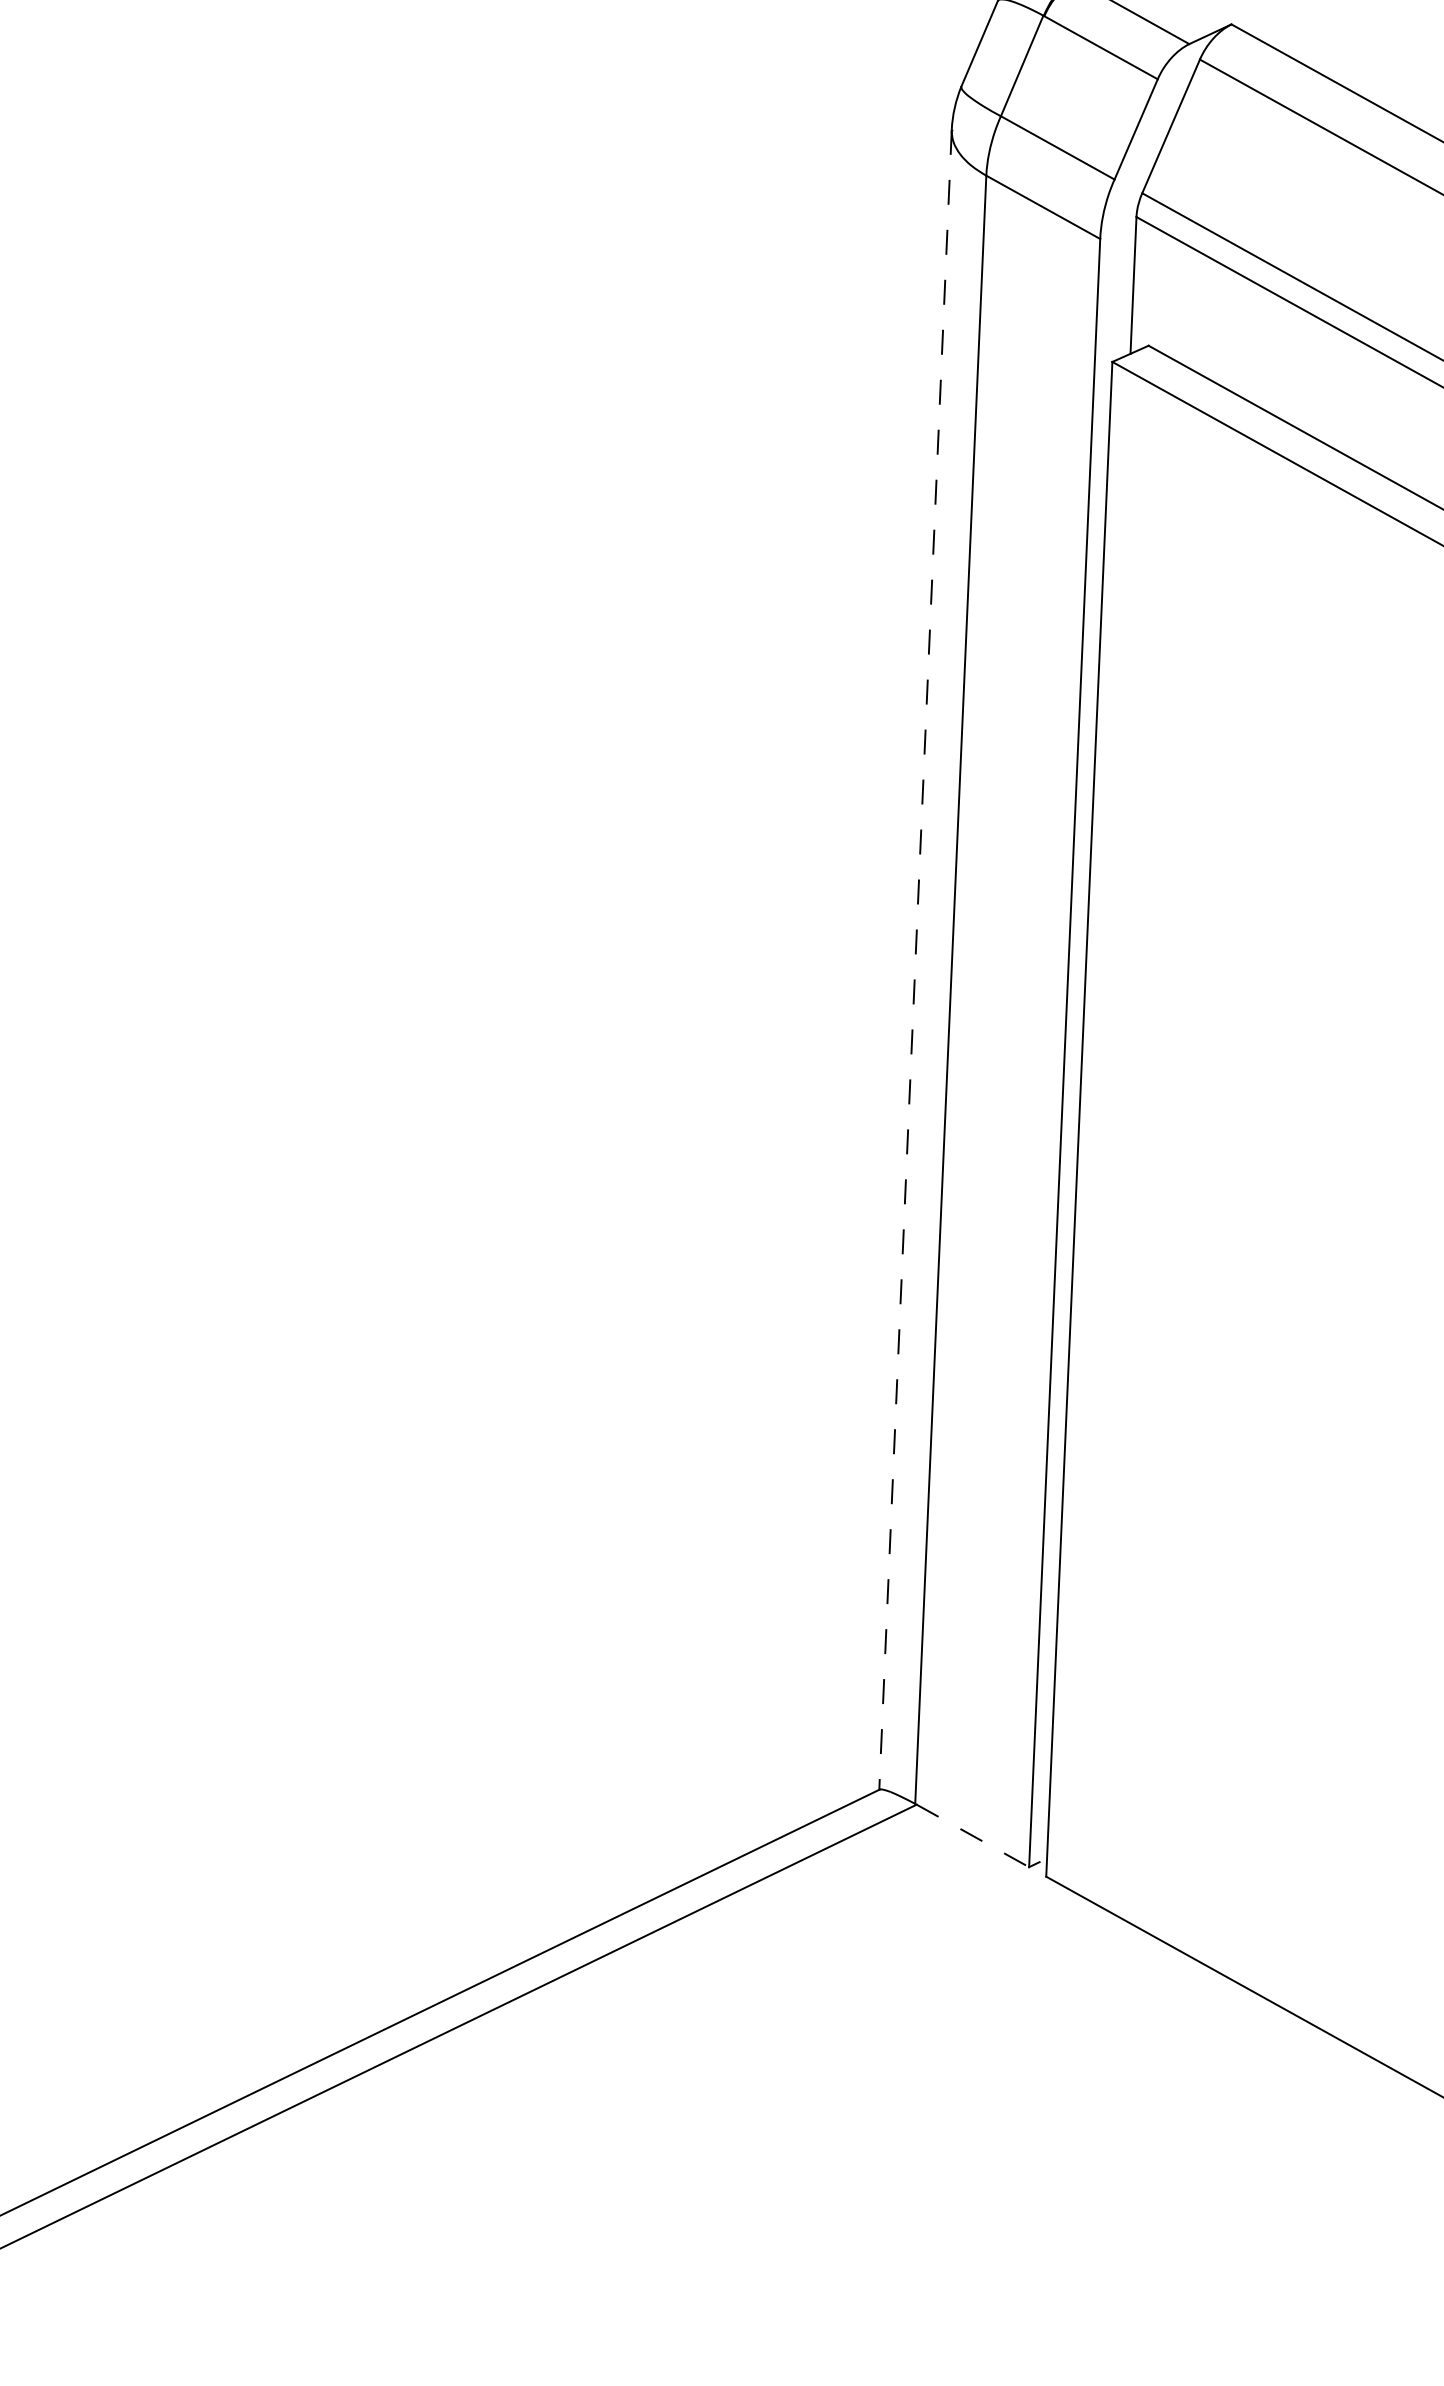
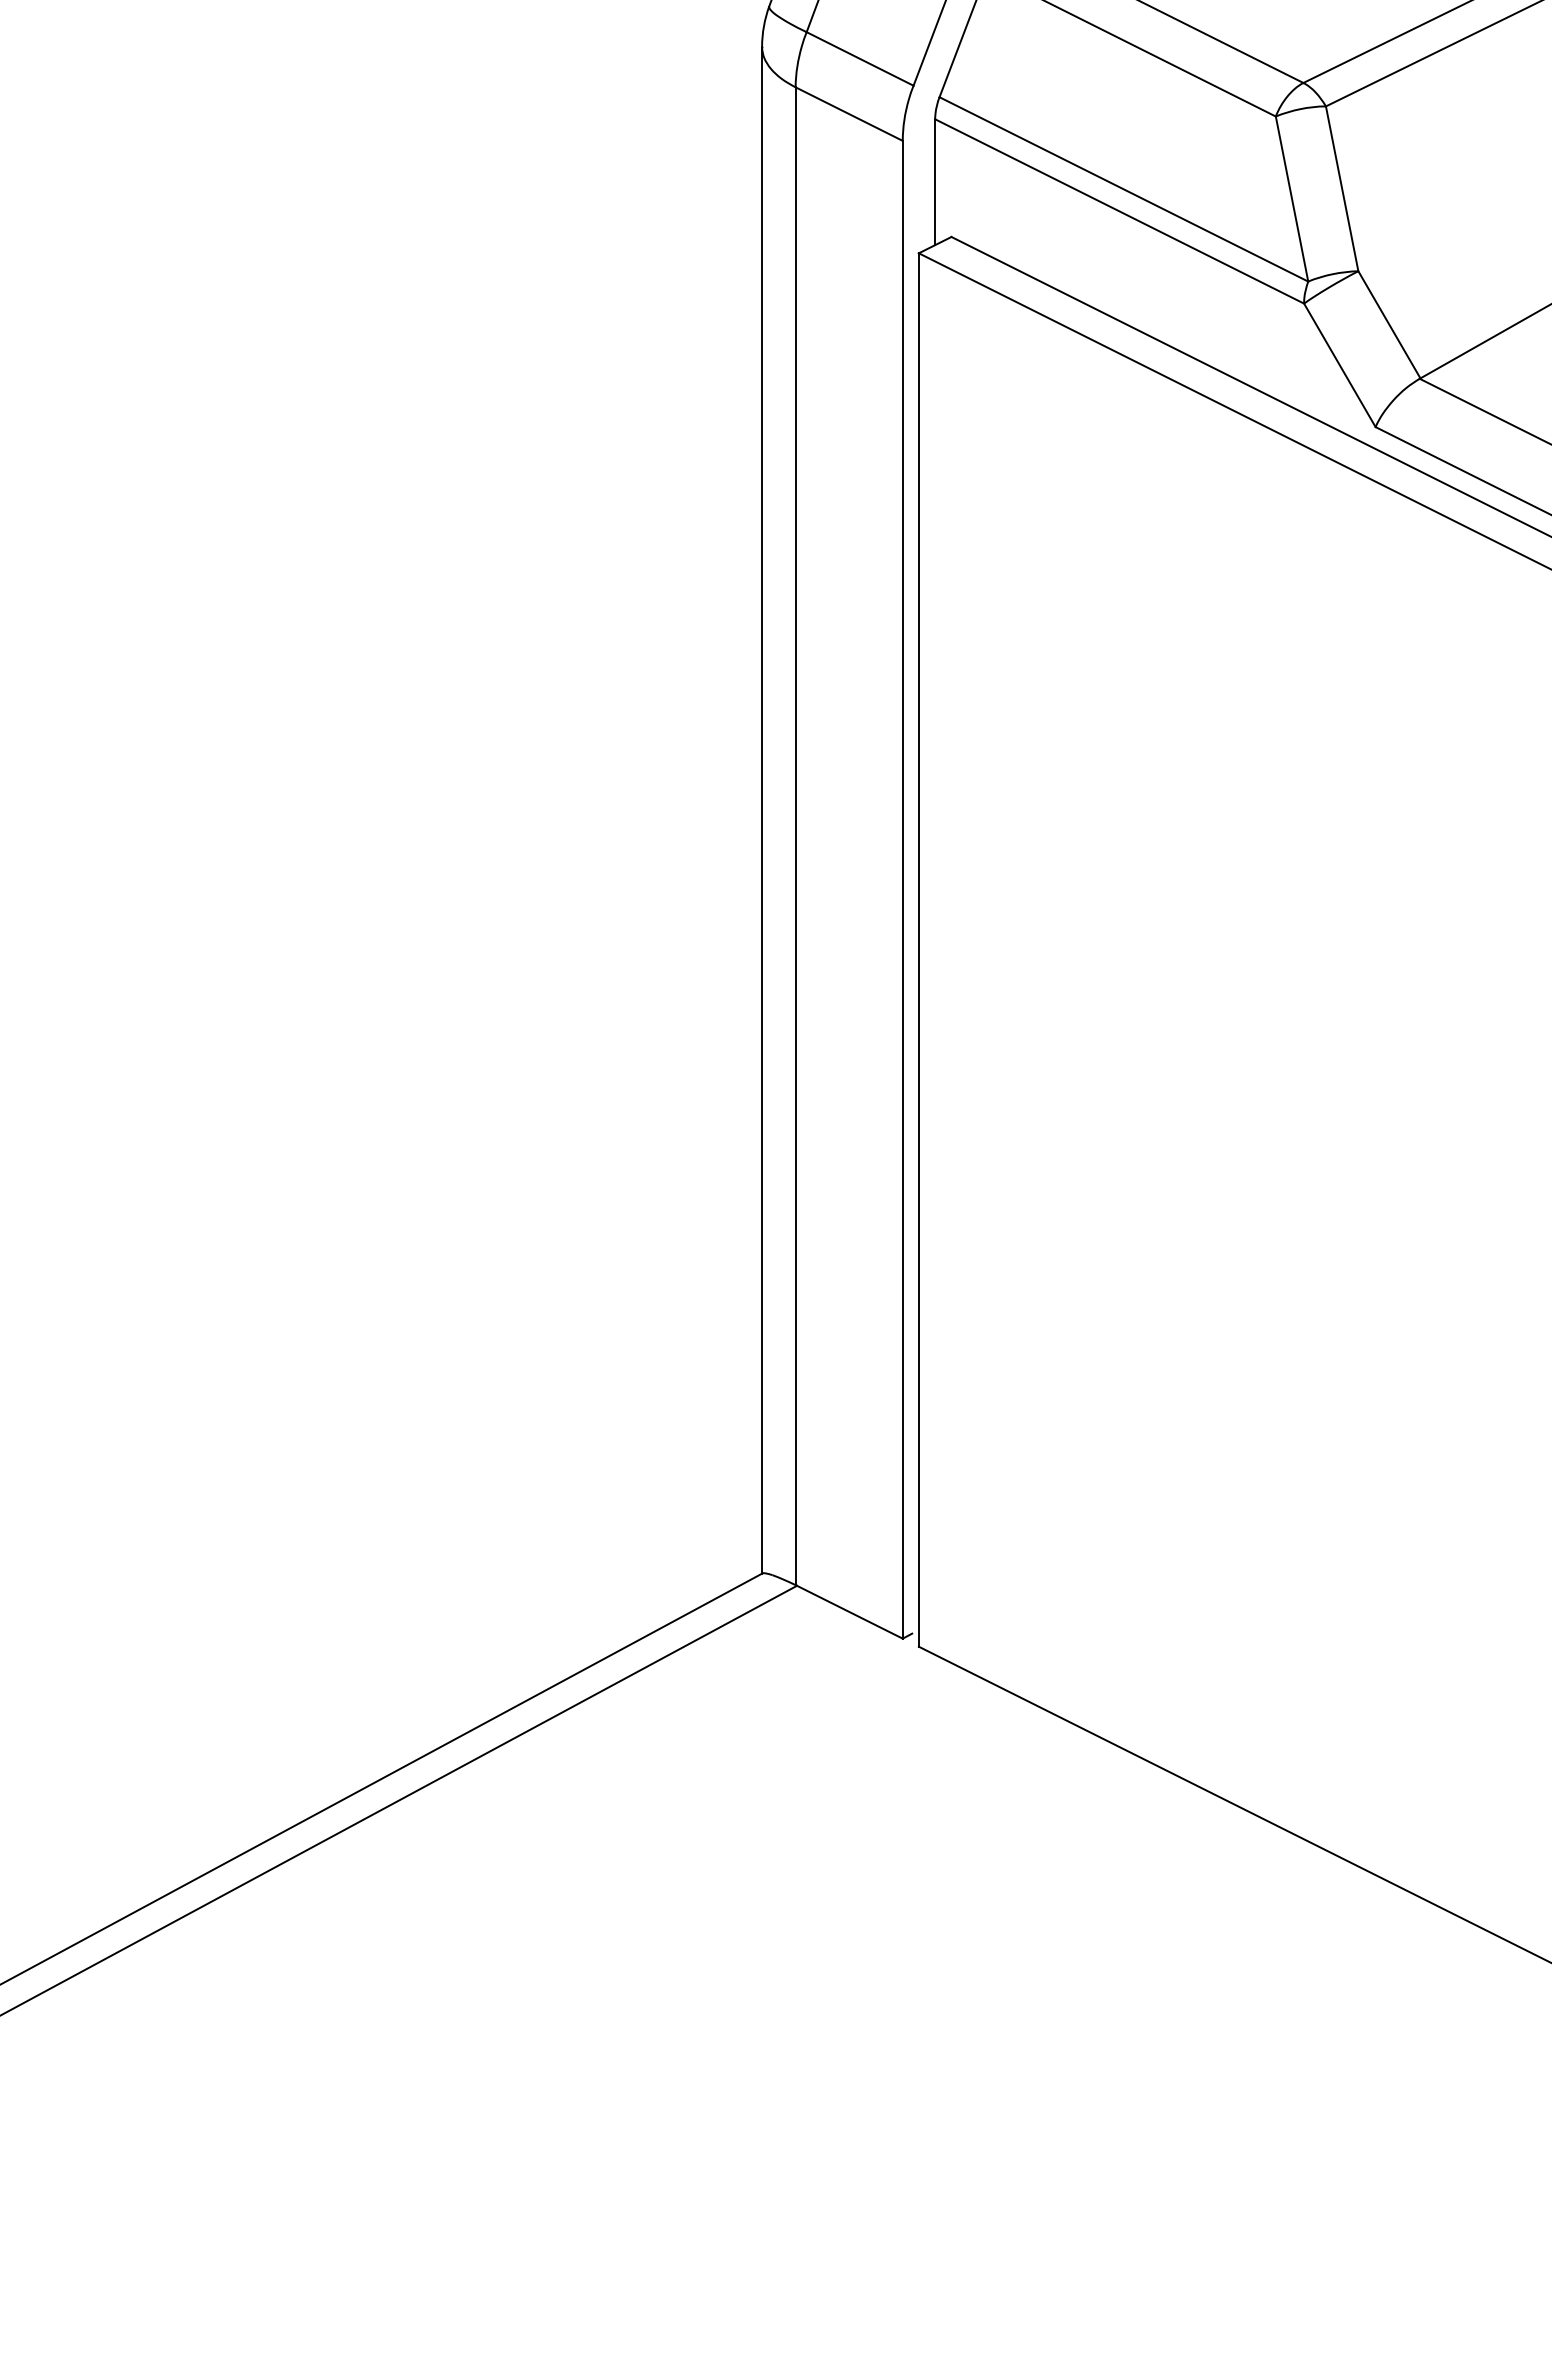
line: (915, 960) -> (762, 810), dashed -> solid
line: (973, 1836) -> (850, 1612), dashed -> solid

